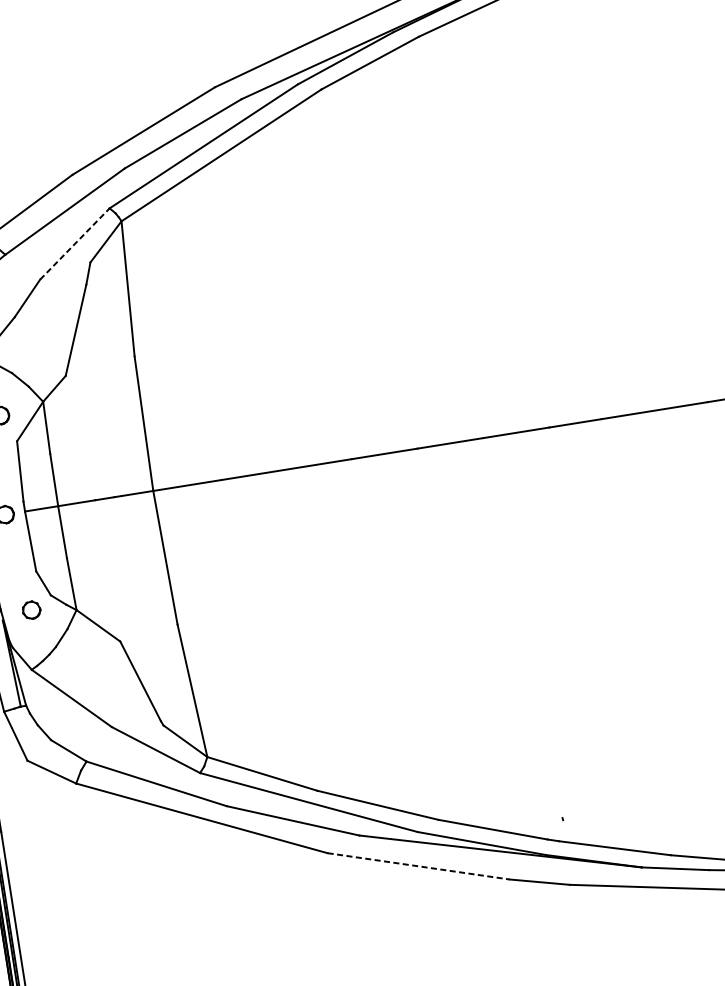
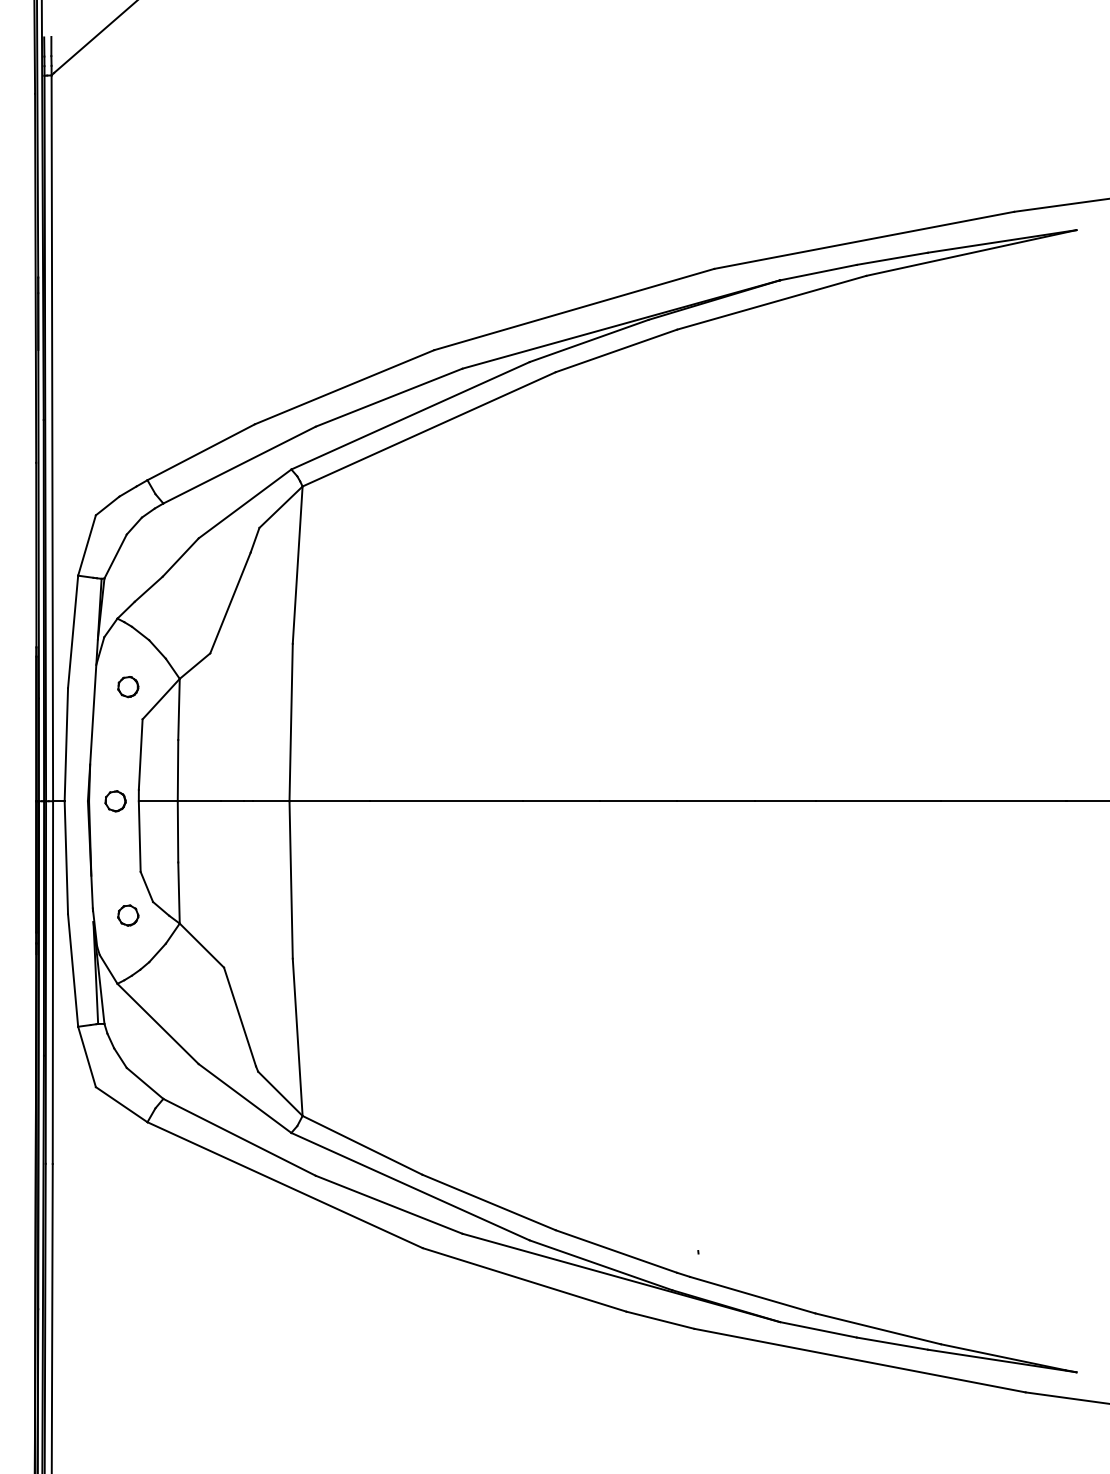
line: (75, 243) -> (245, 503), dashed -> solid
line: (418, 866) -> (524, 1279), dashed -> solid

